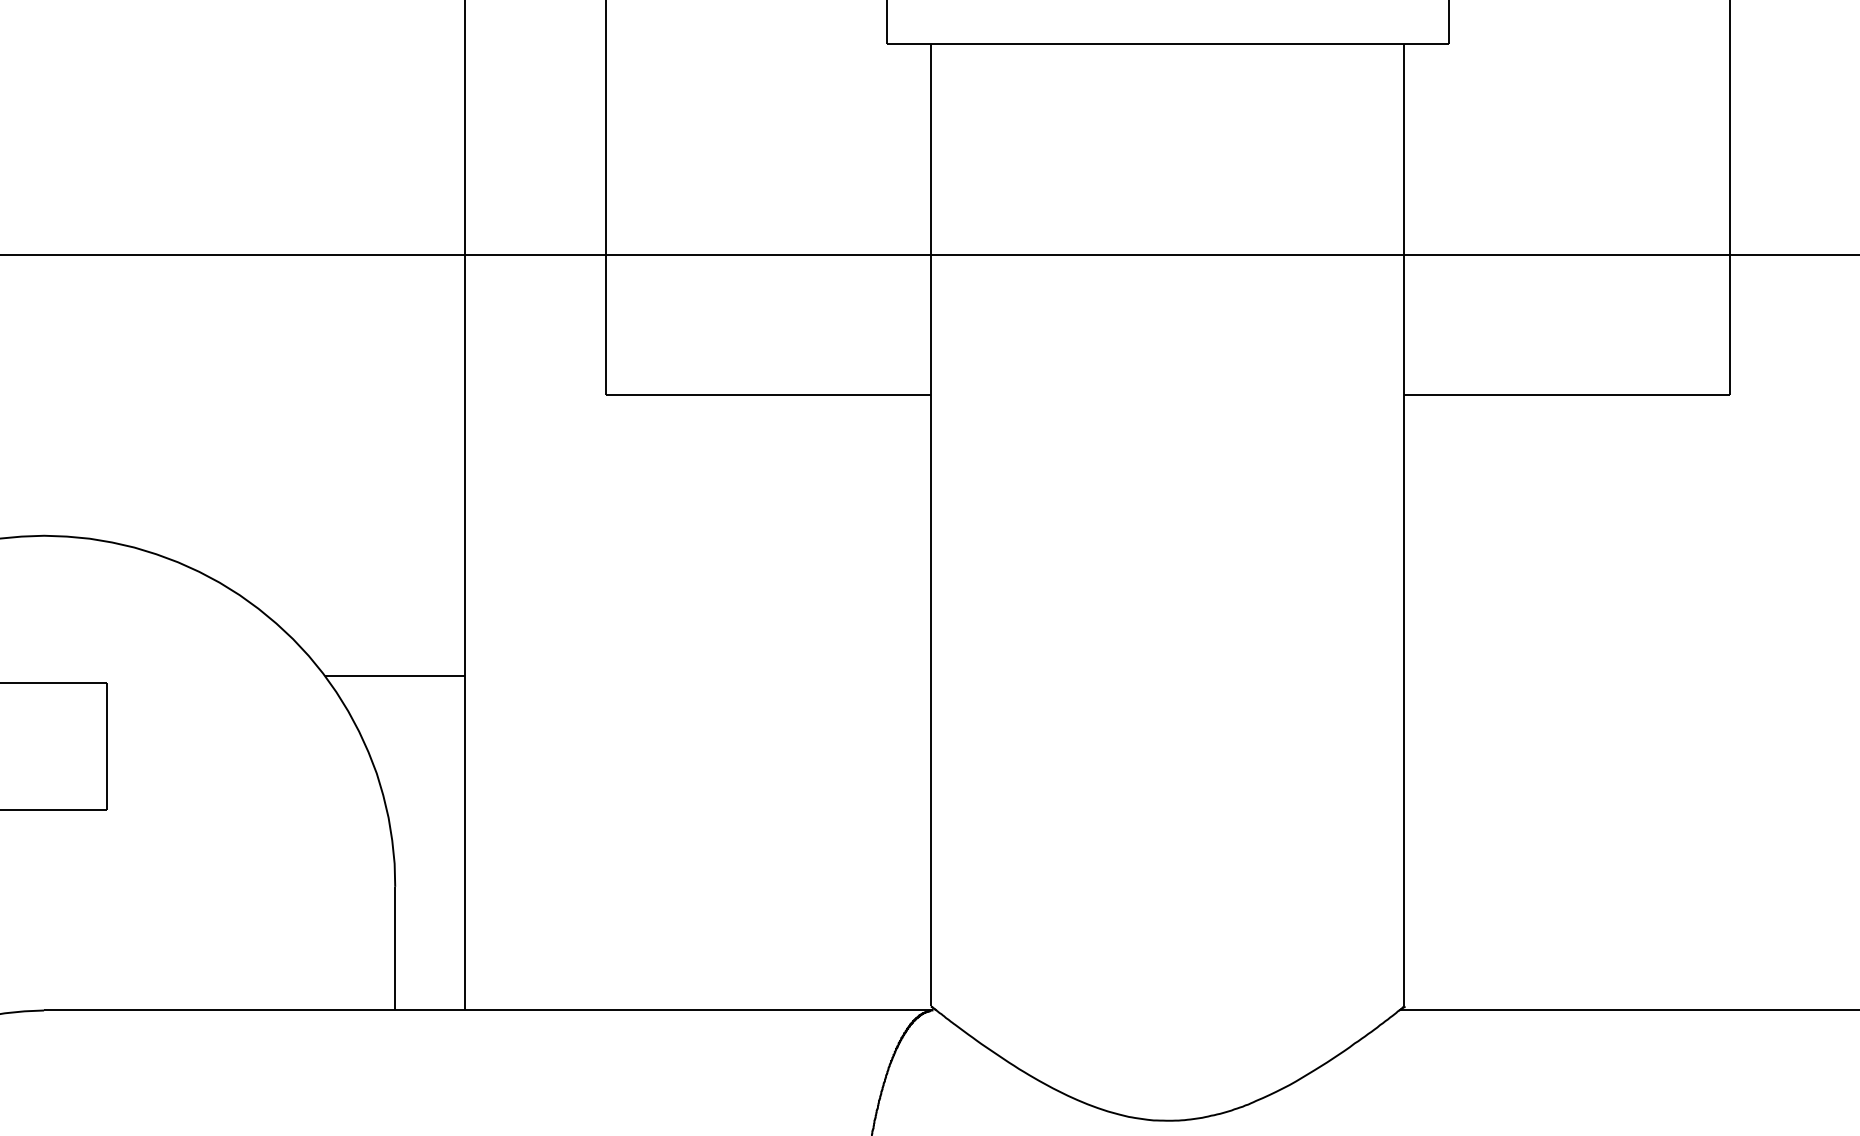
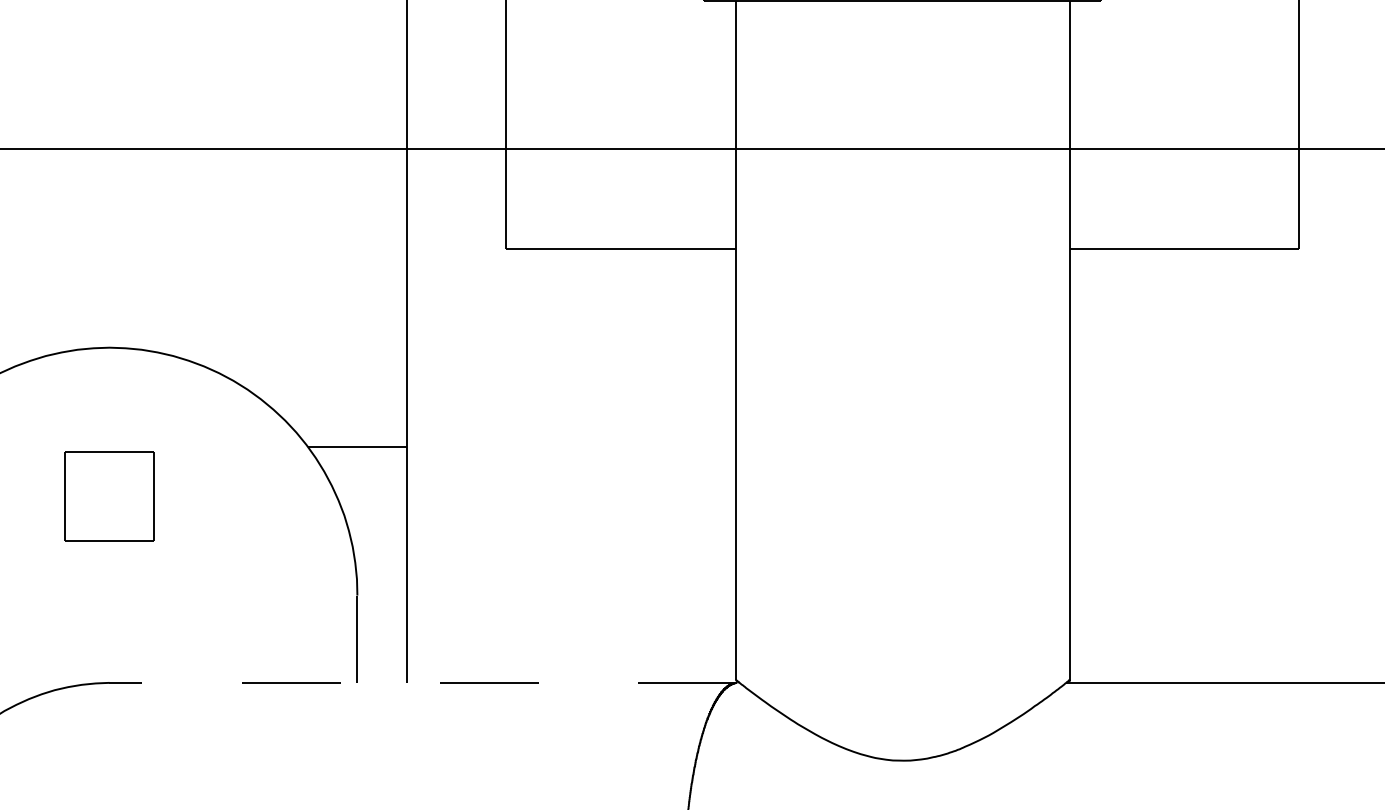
line: (488, 1009) -> (423, 682), solid -> dashed

